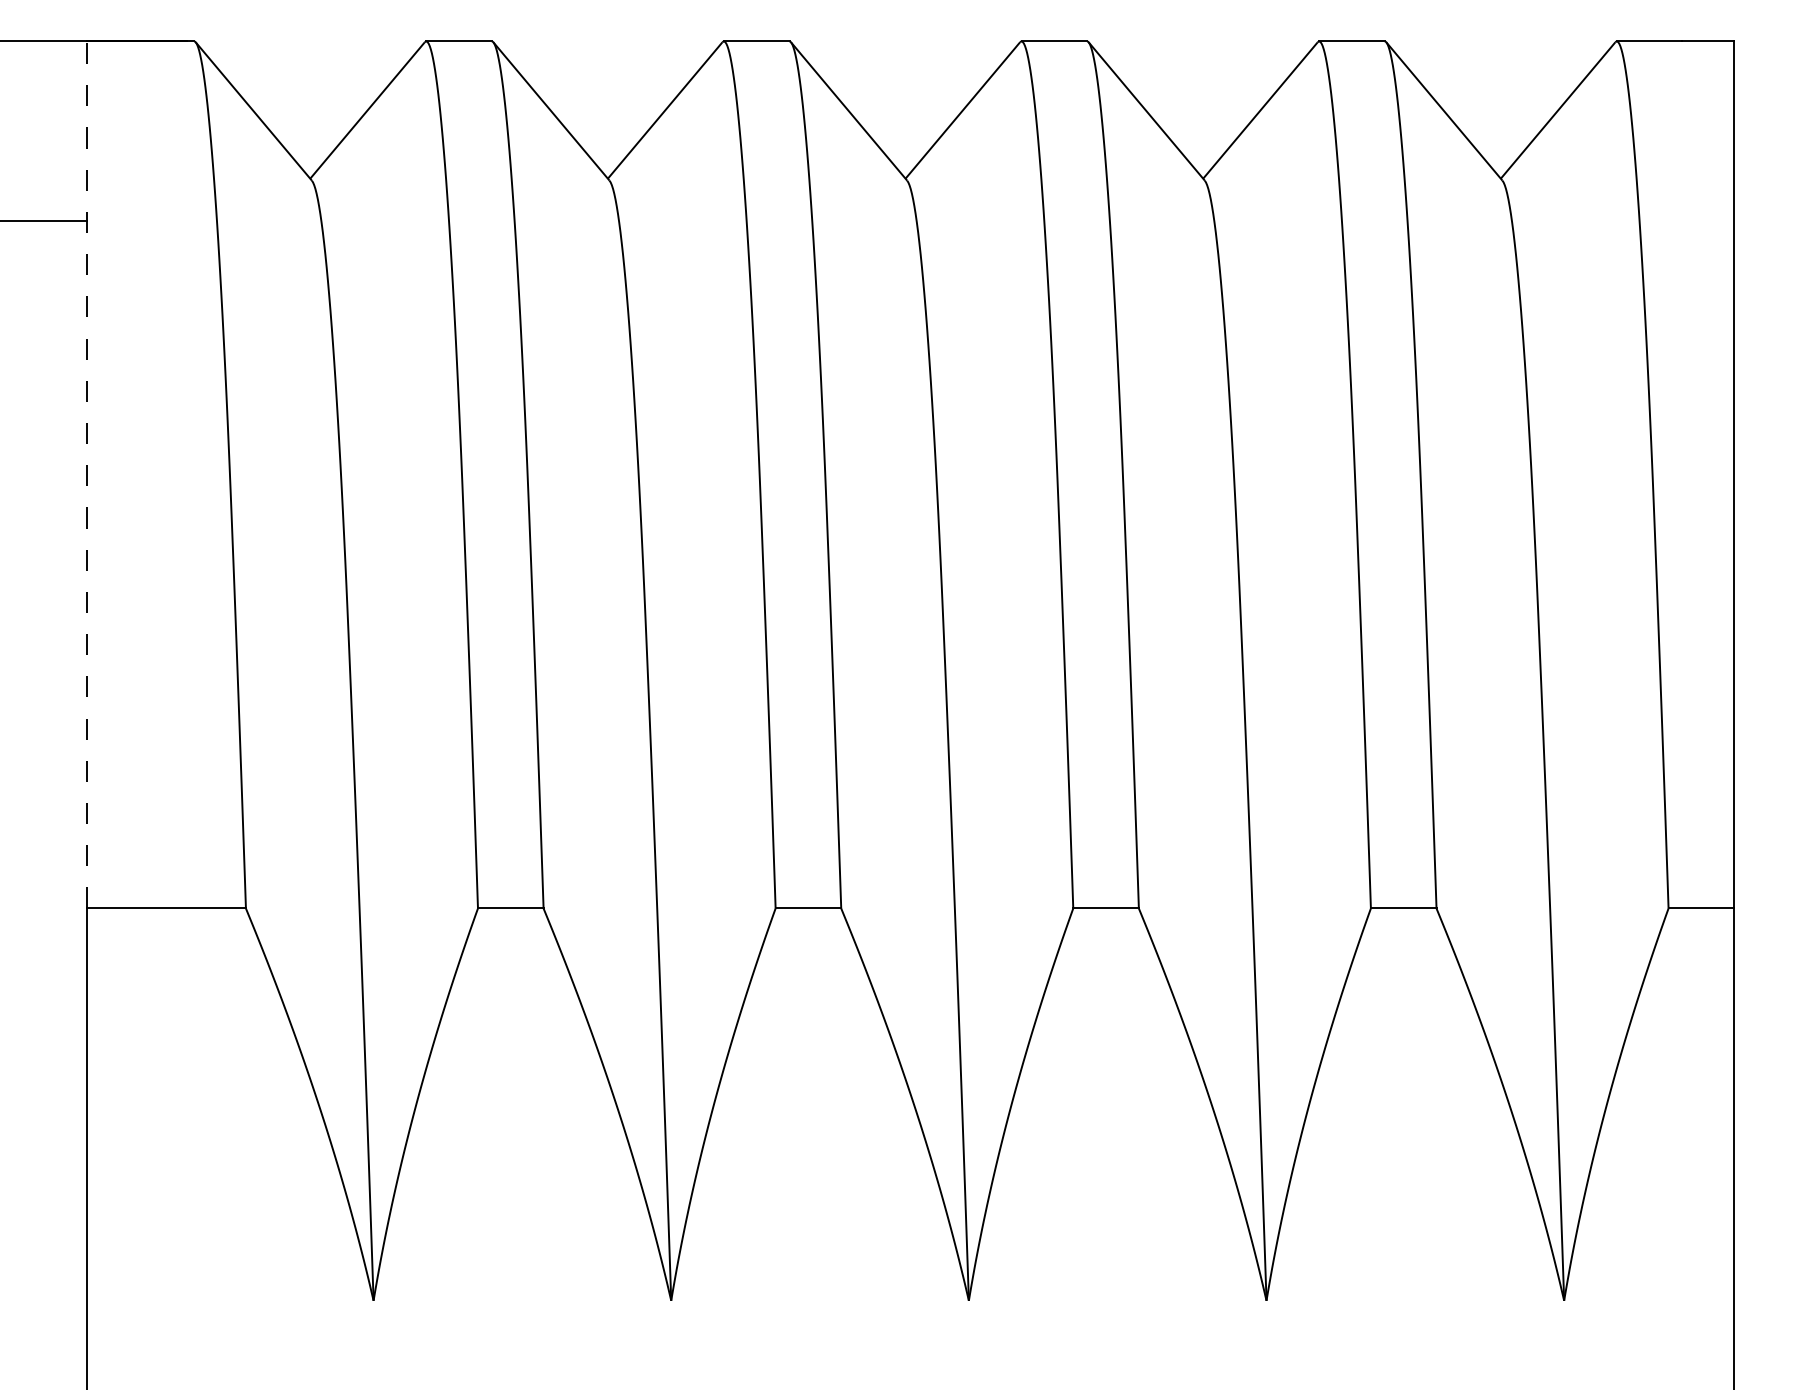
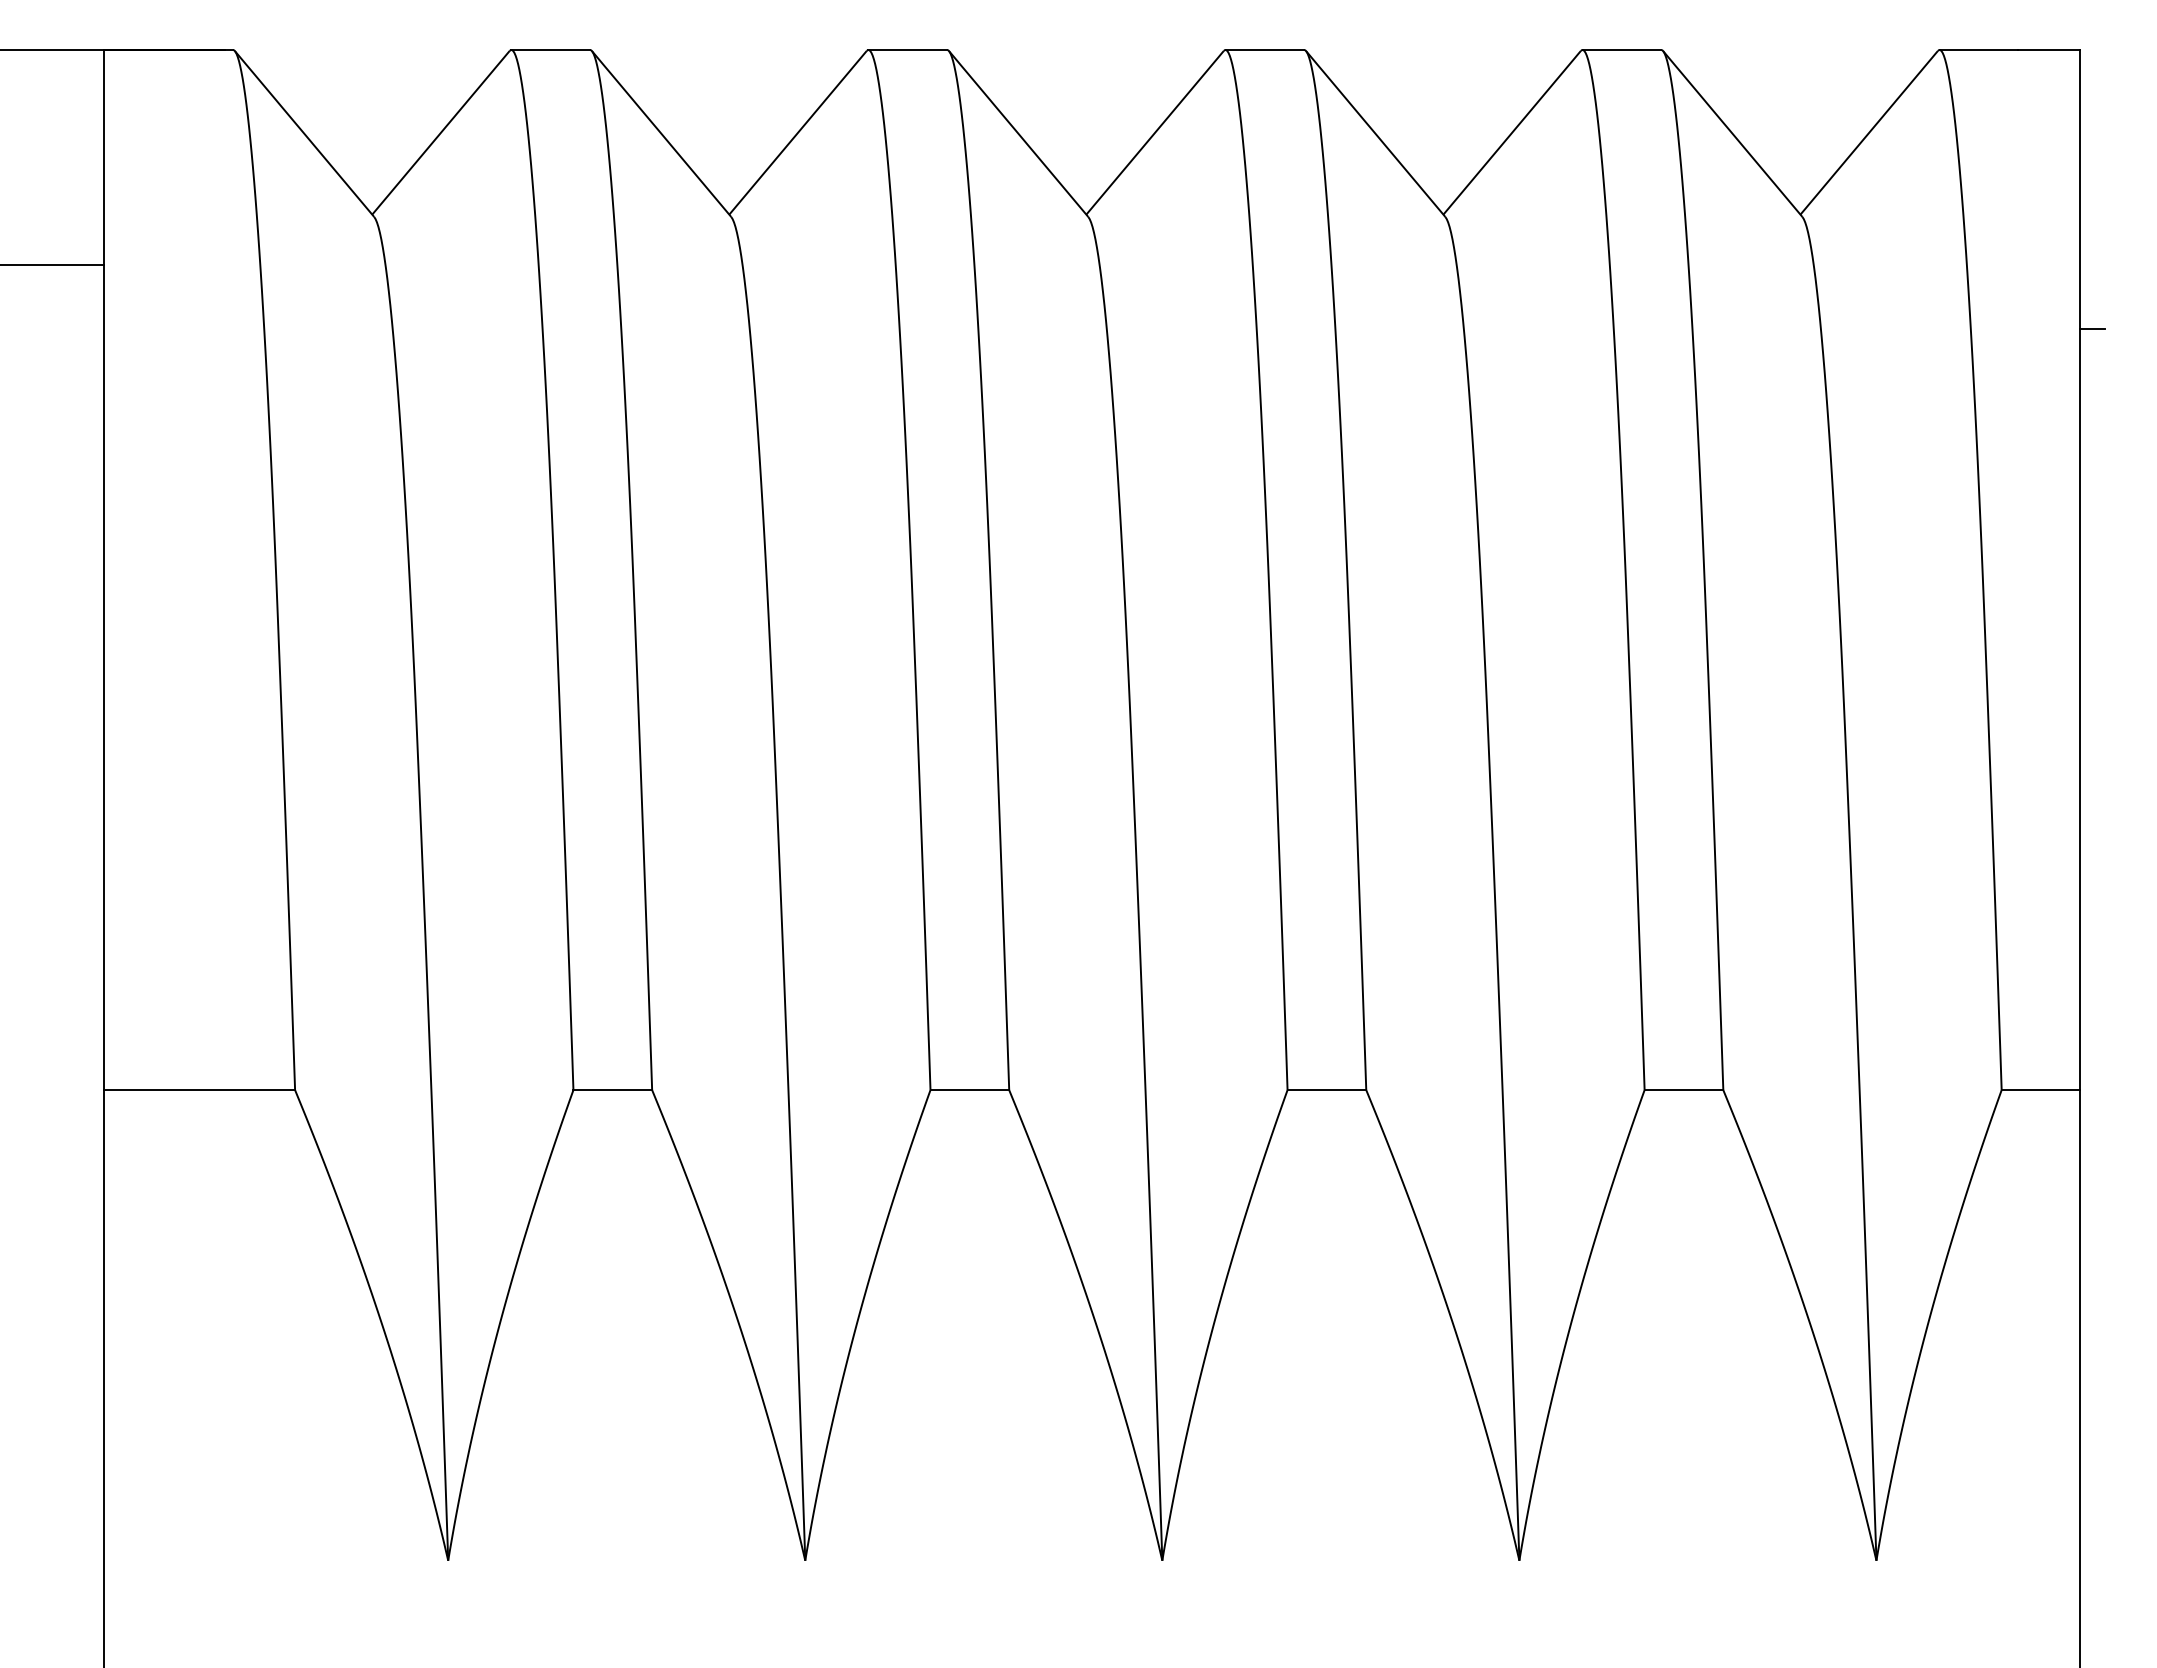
line: (1743, 273) -> (2091, 328), added
line: (87, 474) -> (104, 569), dashed -> solid

